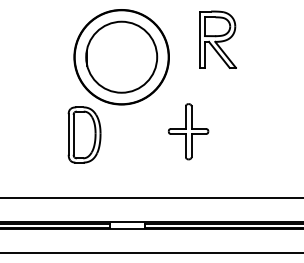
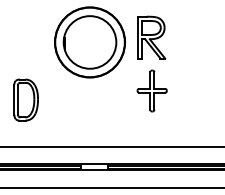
part: (217, 39) -> (151, 37), moved
part: (188, 131) -> (152, 90), moved
part: (84, 134) -> (26, 99), moved

